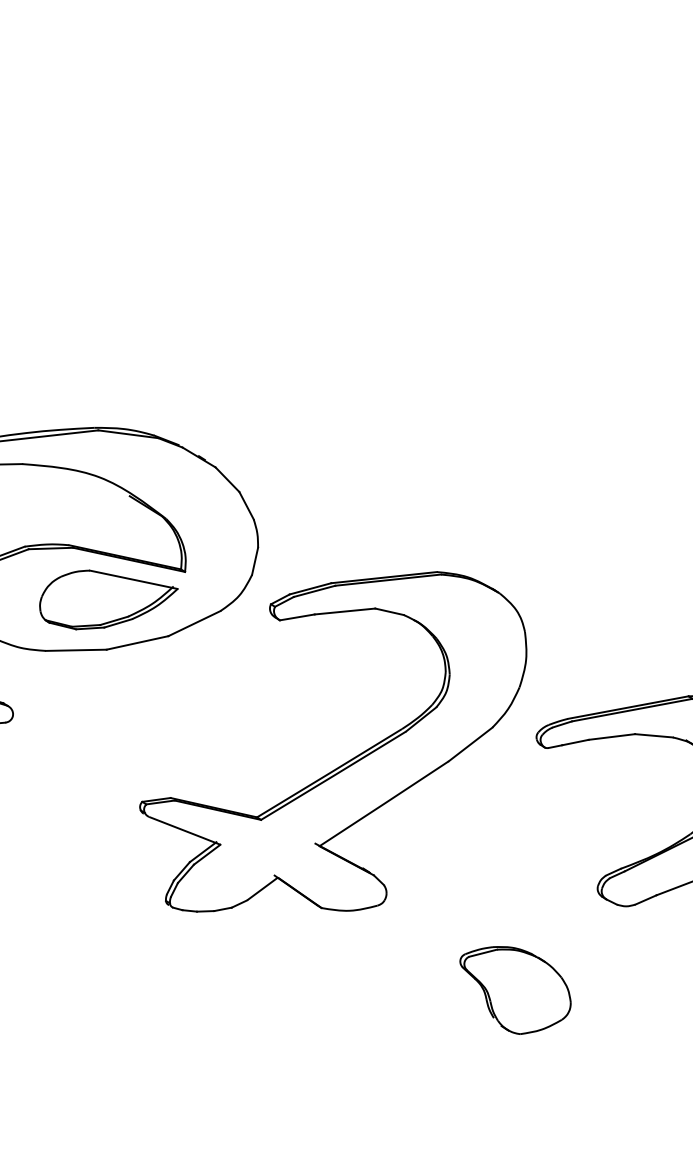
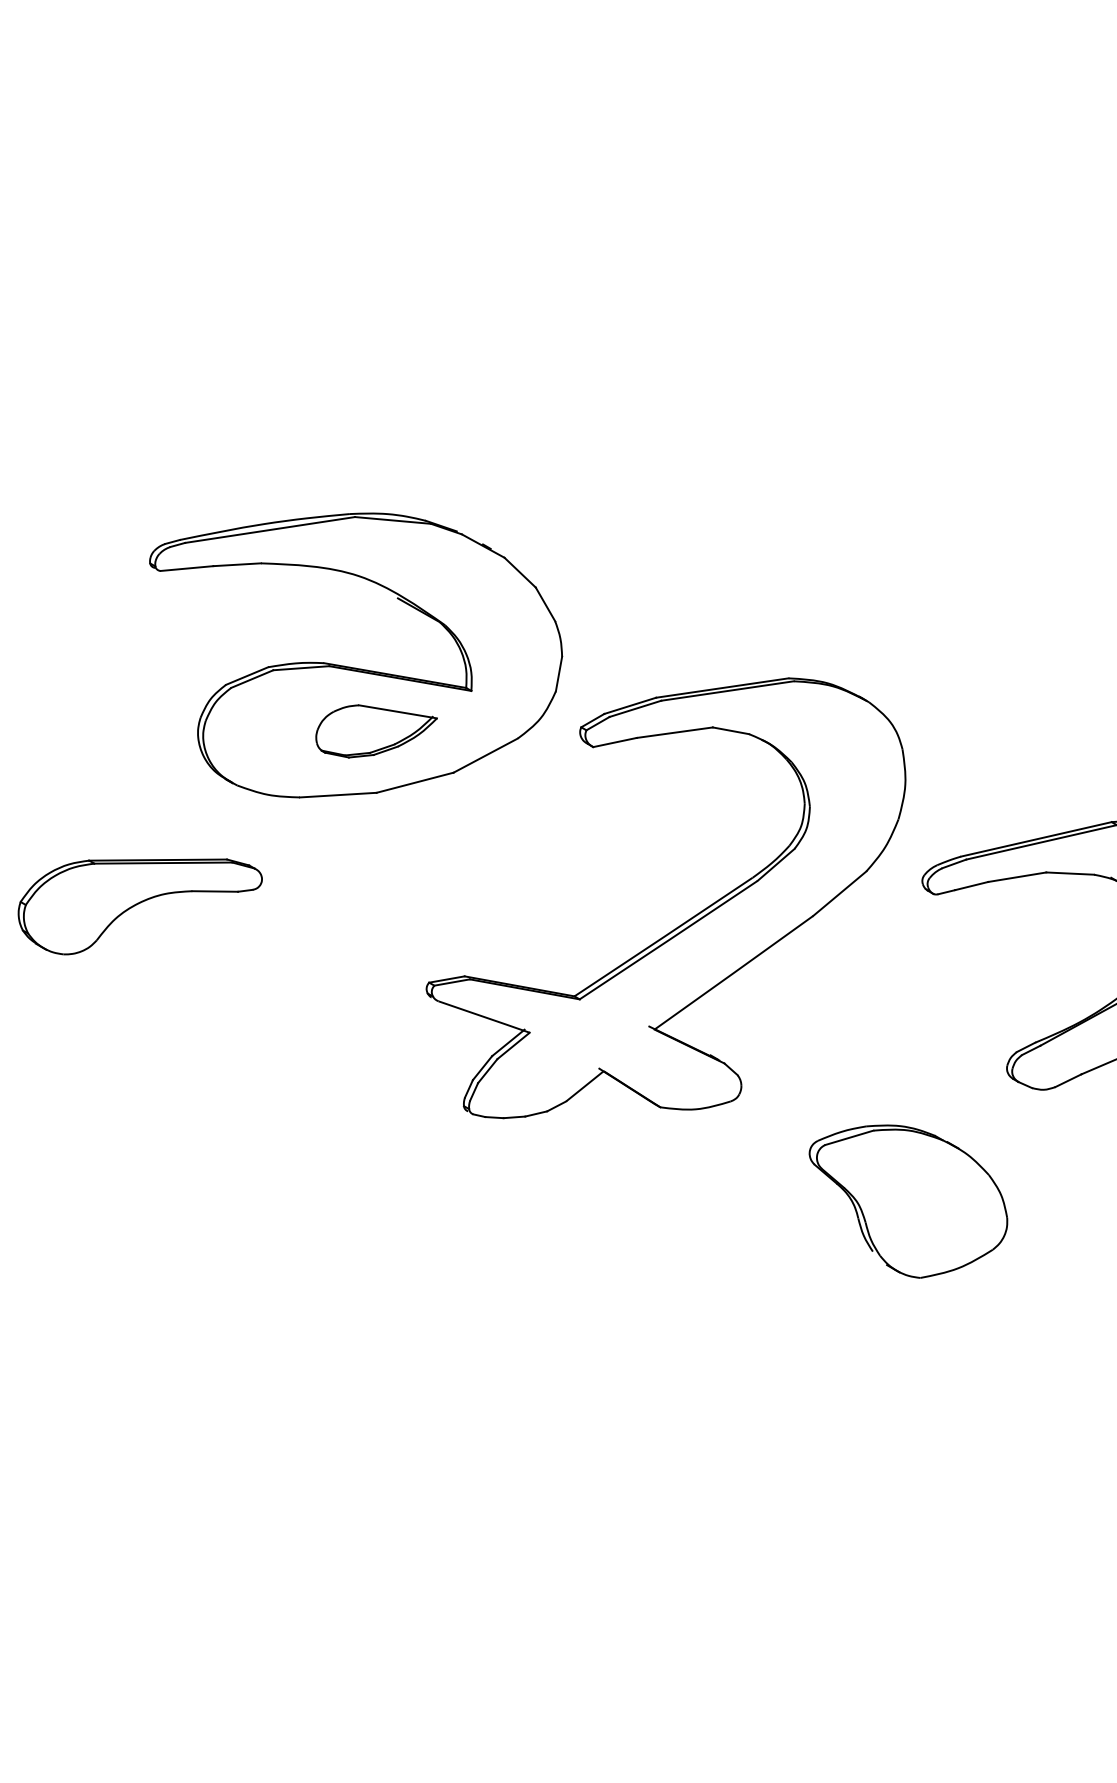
part: (108, 601) -> (376, 731), size x0.7
part: (514, 990) -> (907, 1201), size x1.4

